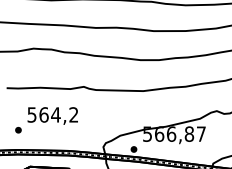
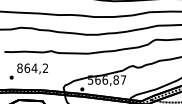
text: (31, 113) -> (19, 67), 564,2 -> 864,2

